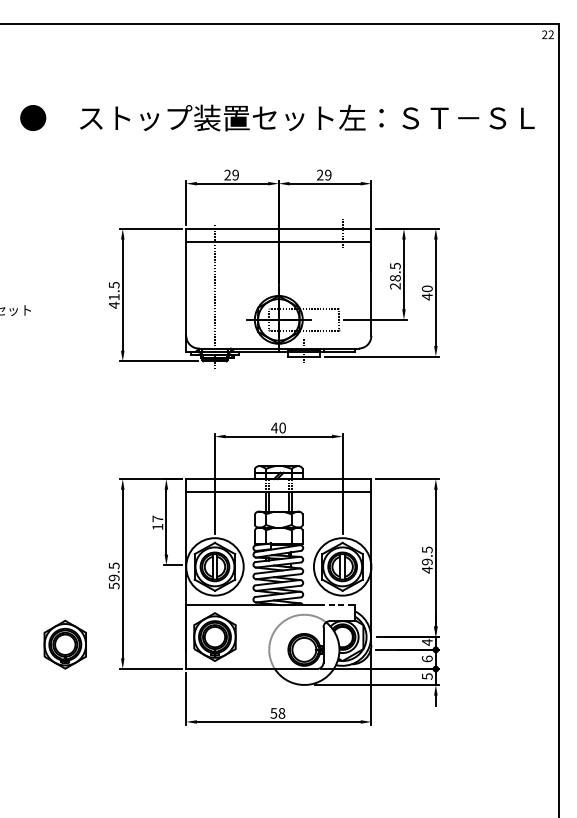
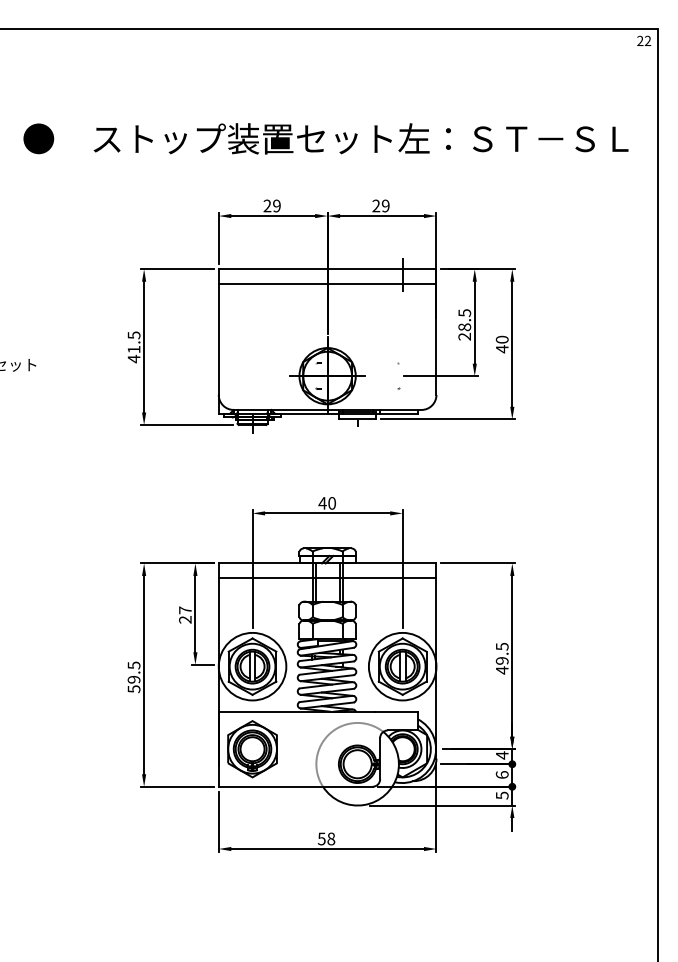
text: (157, 526) -> (185, 619), 17 -> 27
line: (338, 605) -> (397, 711), dashed -> solid
part: (65, 644) -> (76, 758), removed

